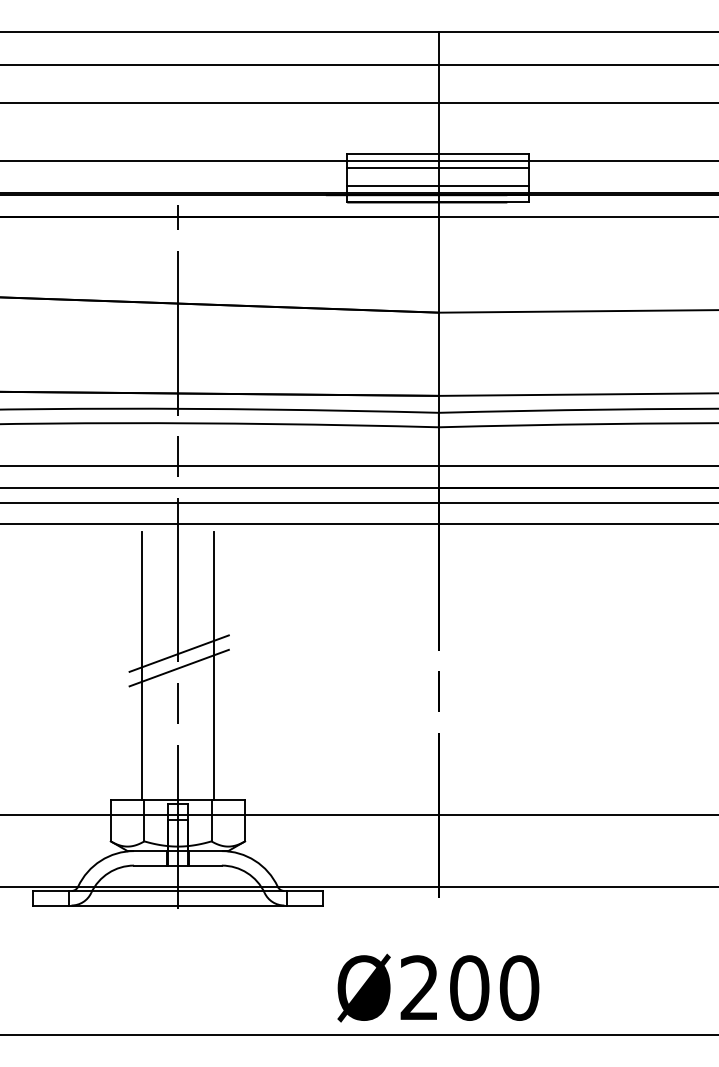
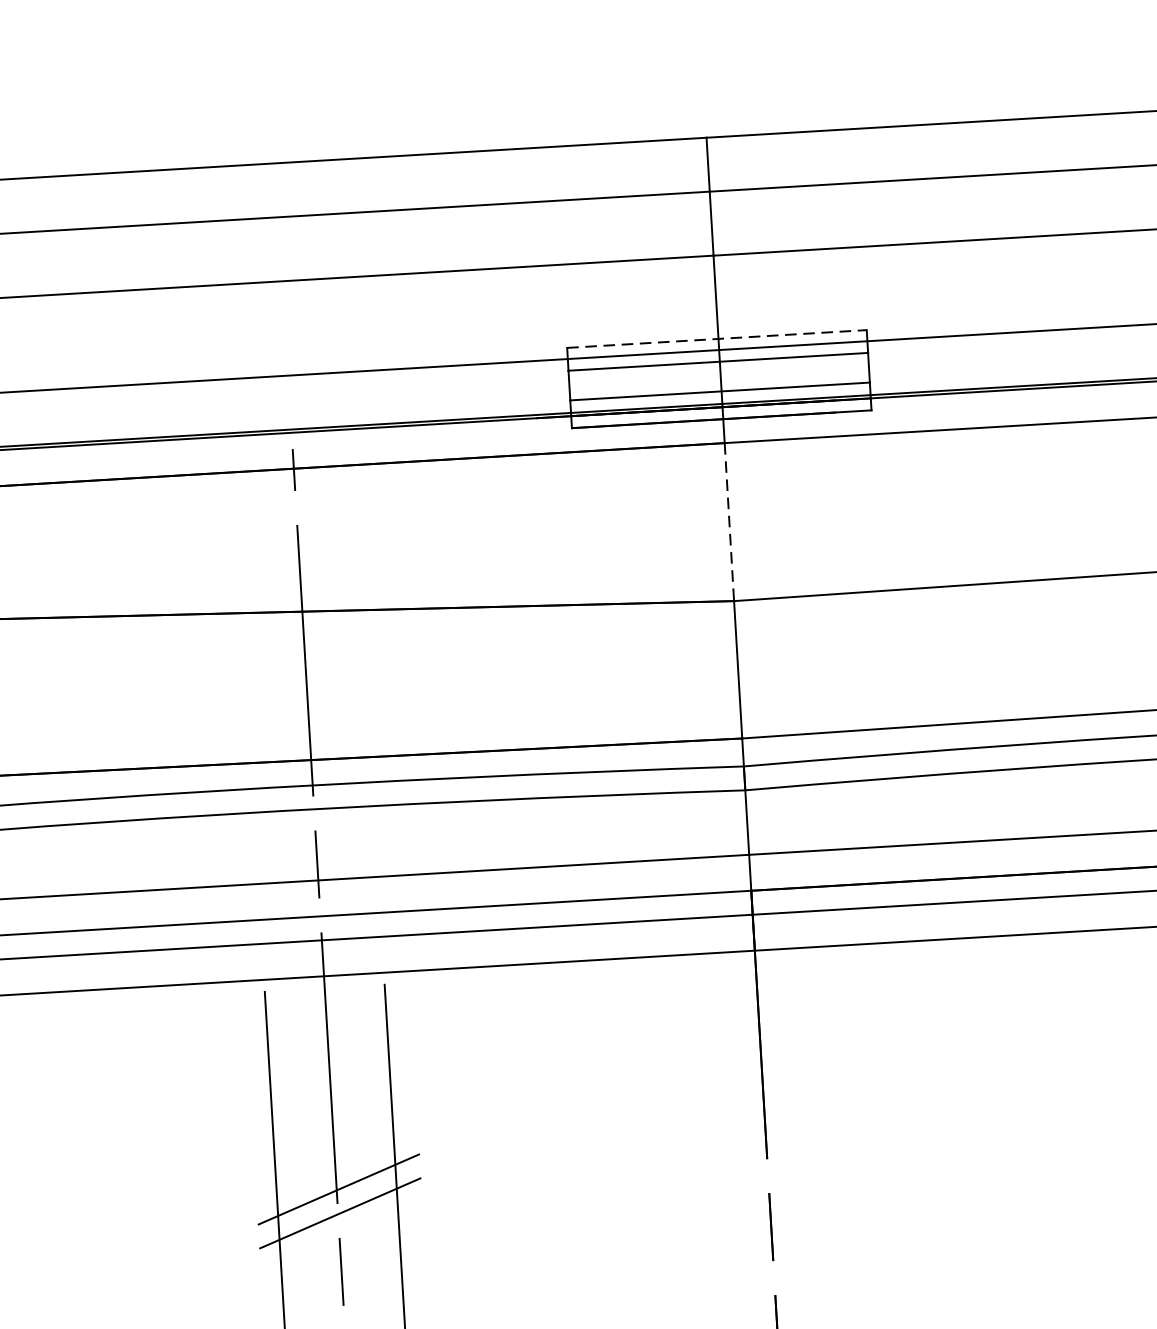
line: (437, 153) -> (716, 338), solid -> dashed
line: (438, 264) -> (728, 521), solid -> dashed

